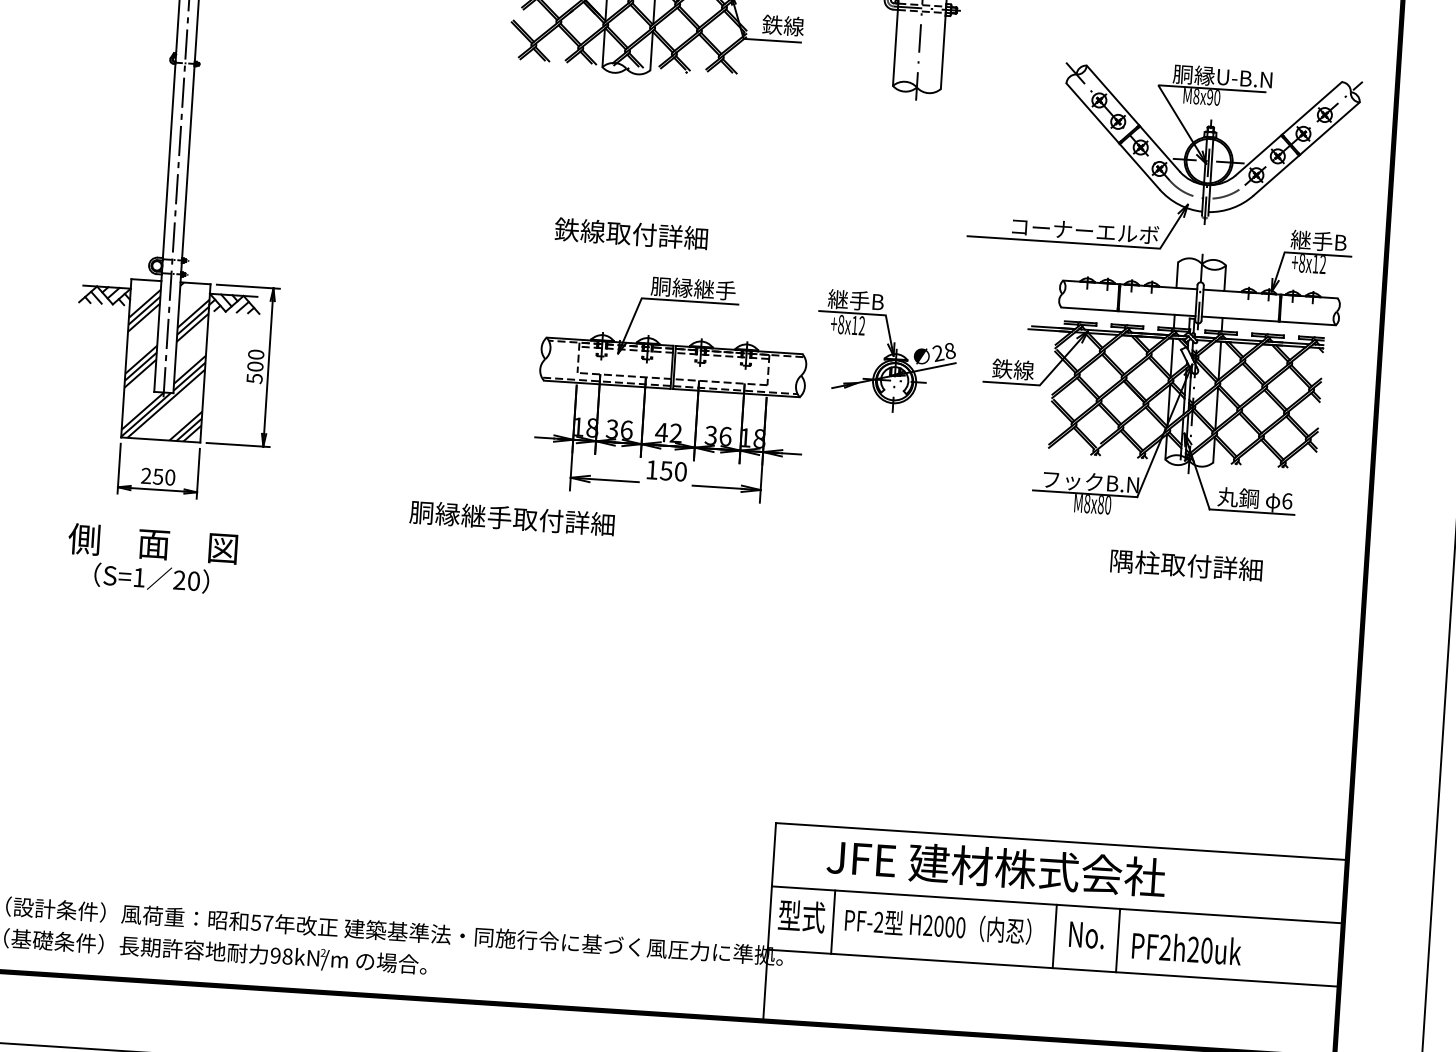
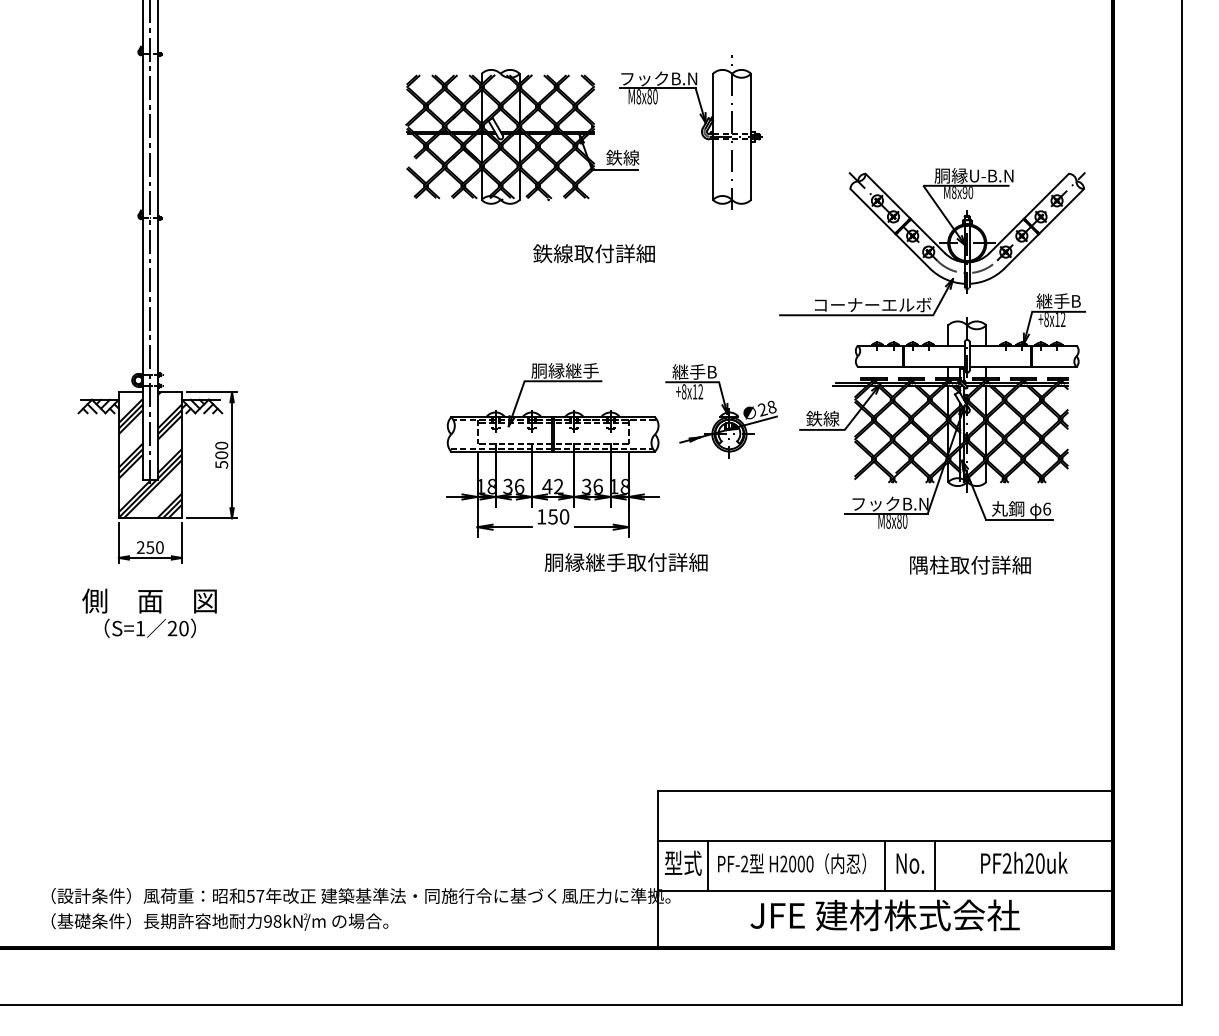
text: (630, 233) -> (593, 253), moved
text: (511, 518) -> (625, 562), moved
text: (995, 867) -> (884, 915), moved
text: (1187, 947) -> (1024, 862), moved

